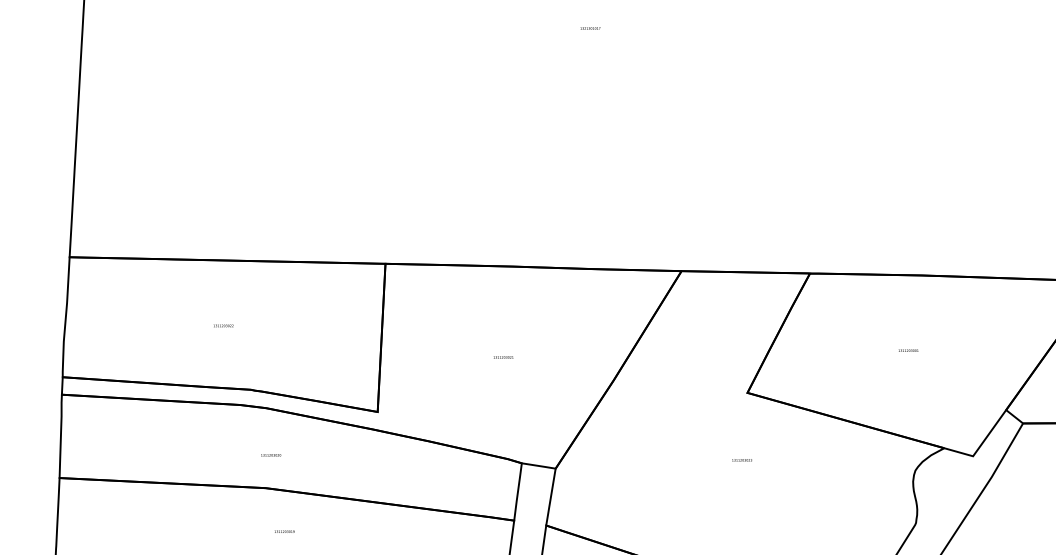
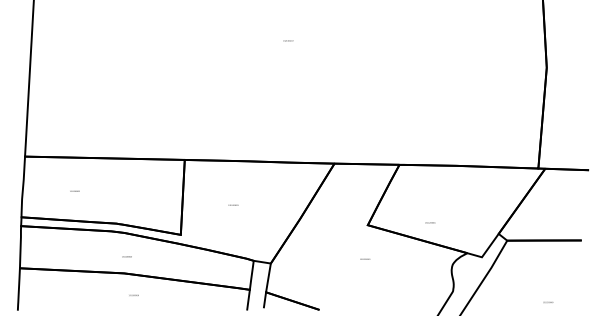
text: (222, 324) -> (74, 190), moved
text: (908, 349) -> (430, 222), moved
text: (503, 355) -> (233, 204), moved

